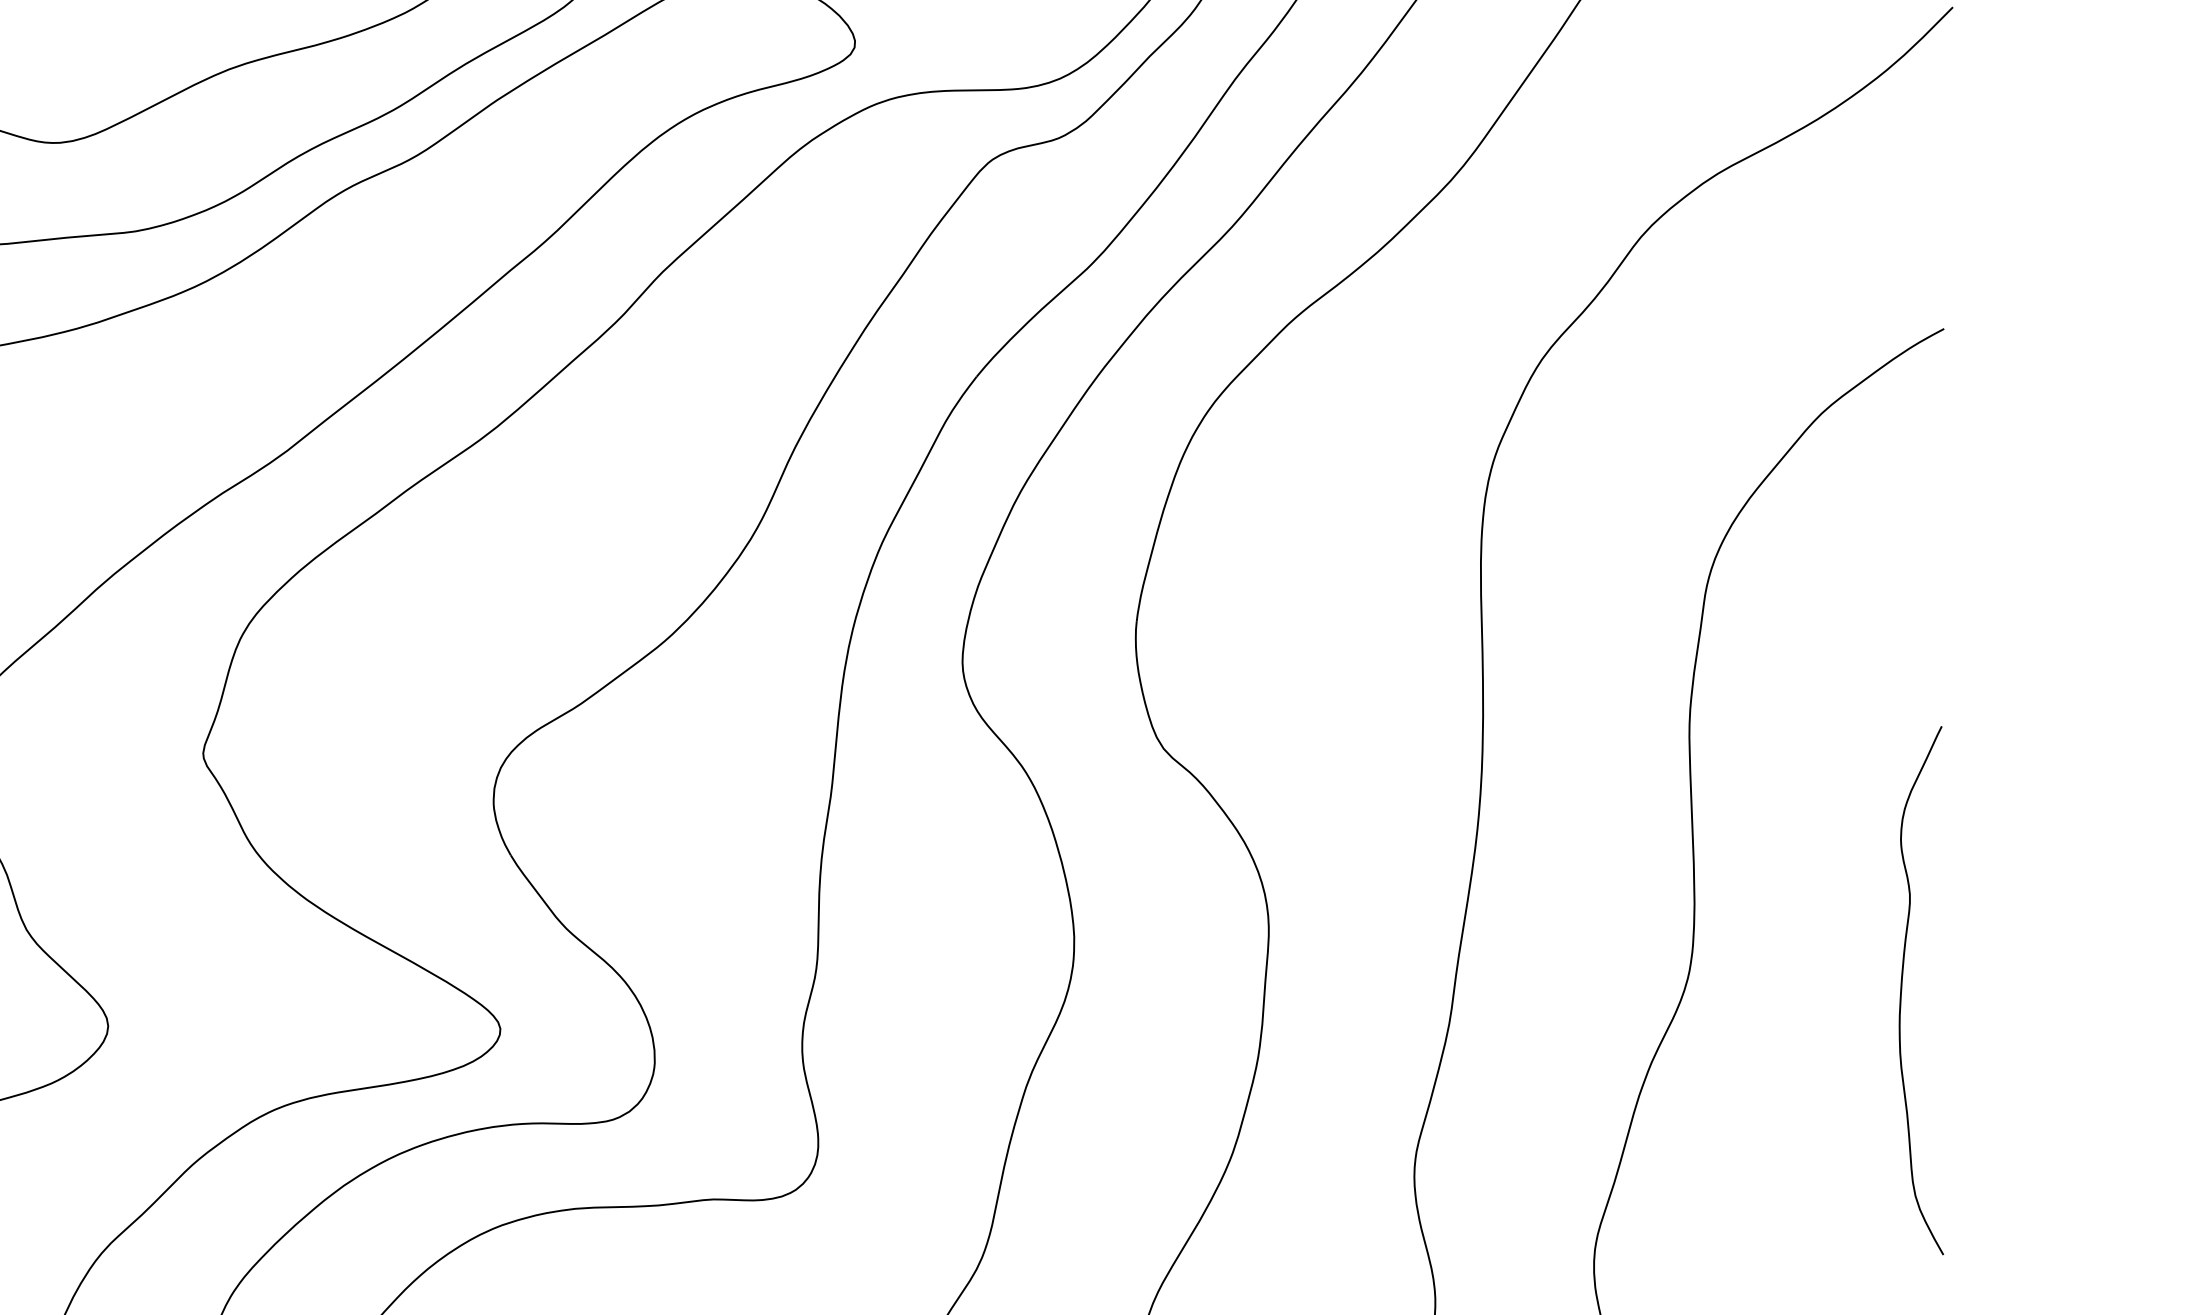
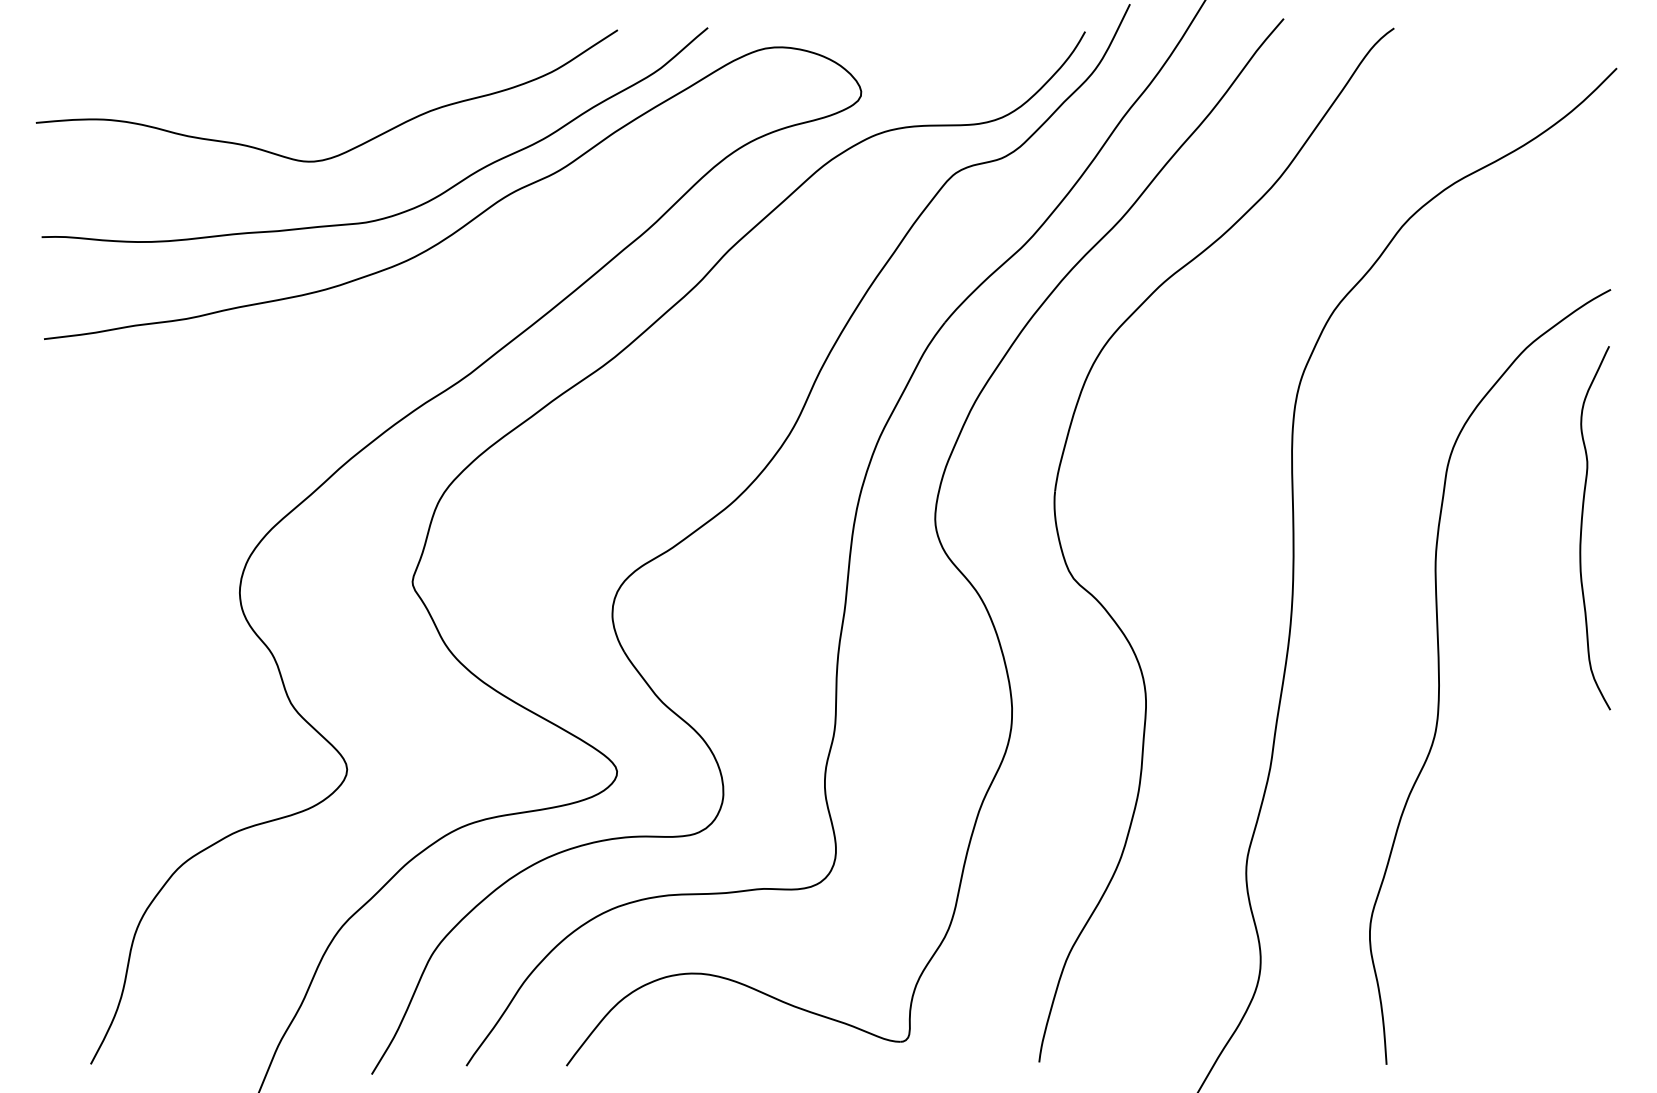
curve: (1902, 991) -> (1582, 528), moved

